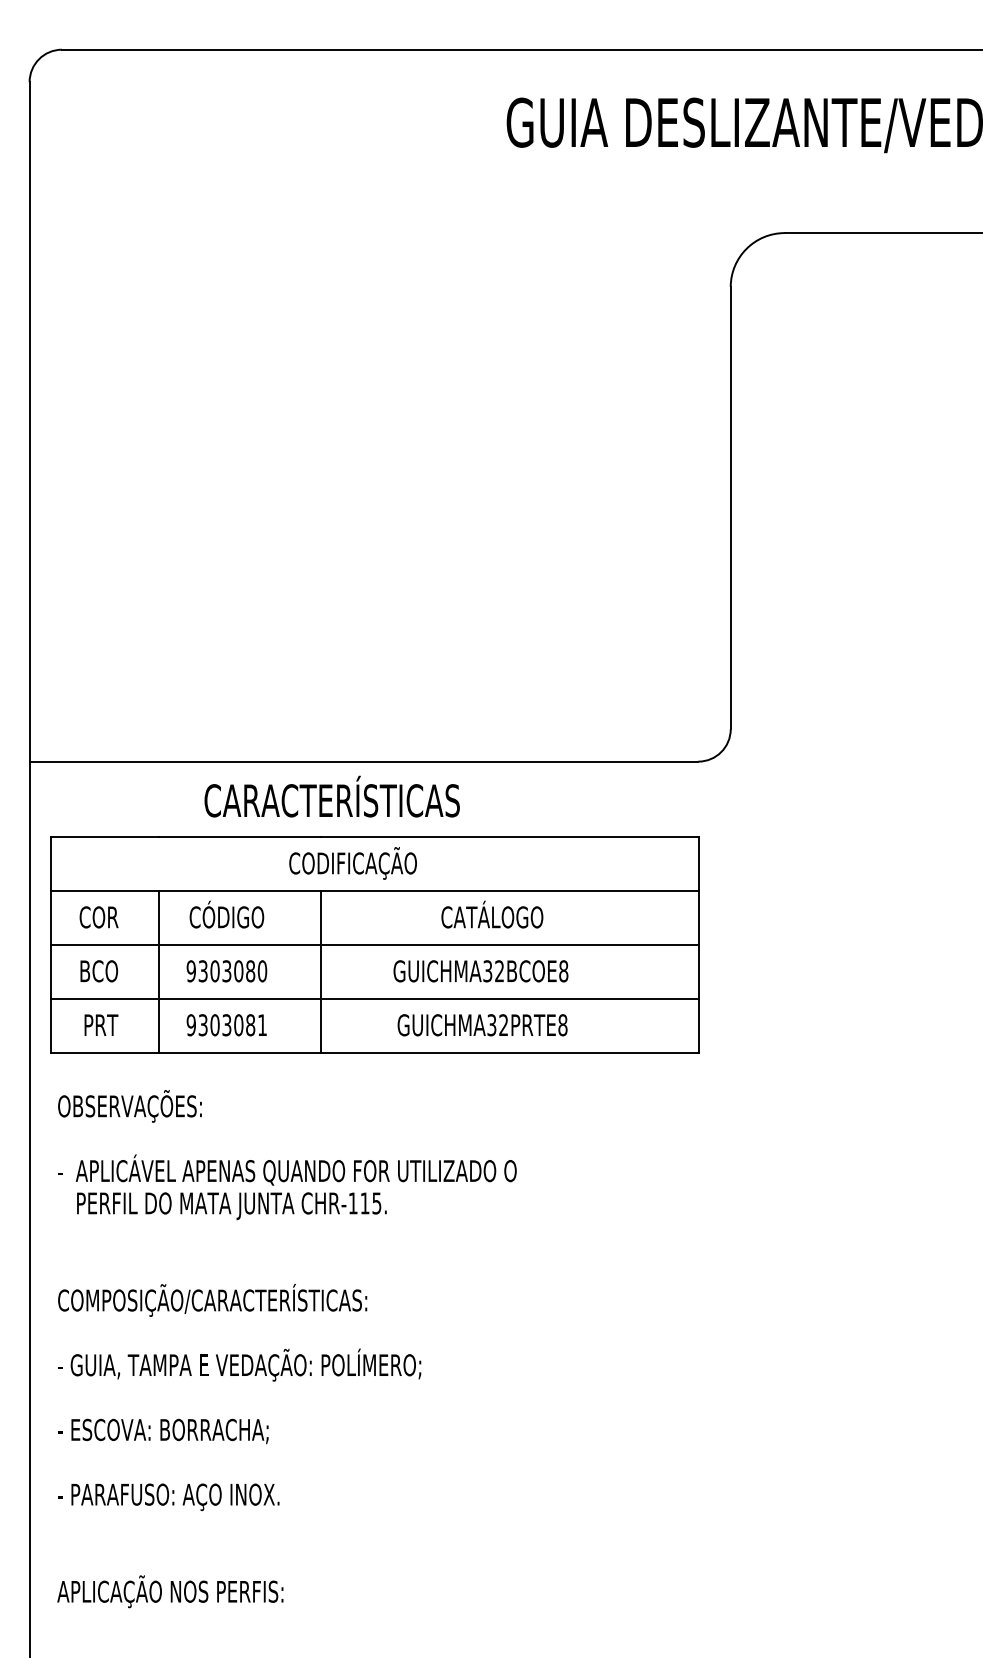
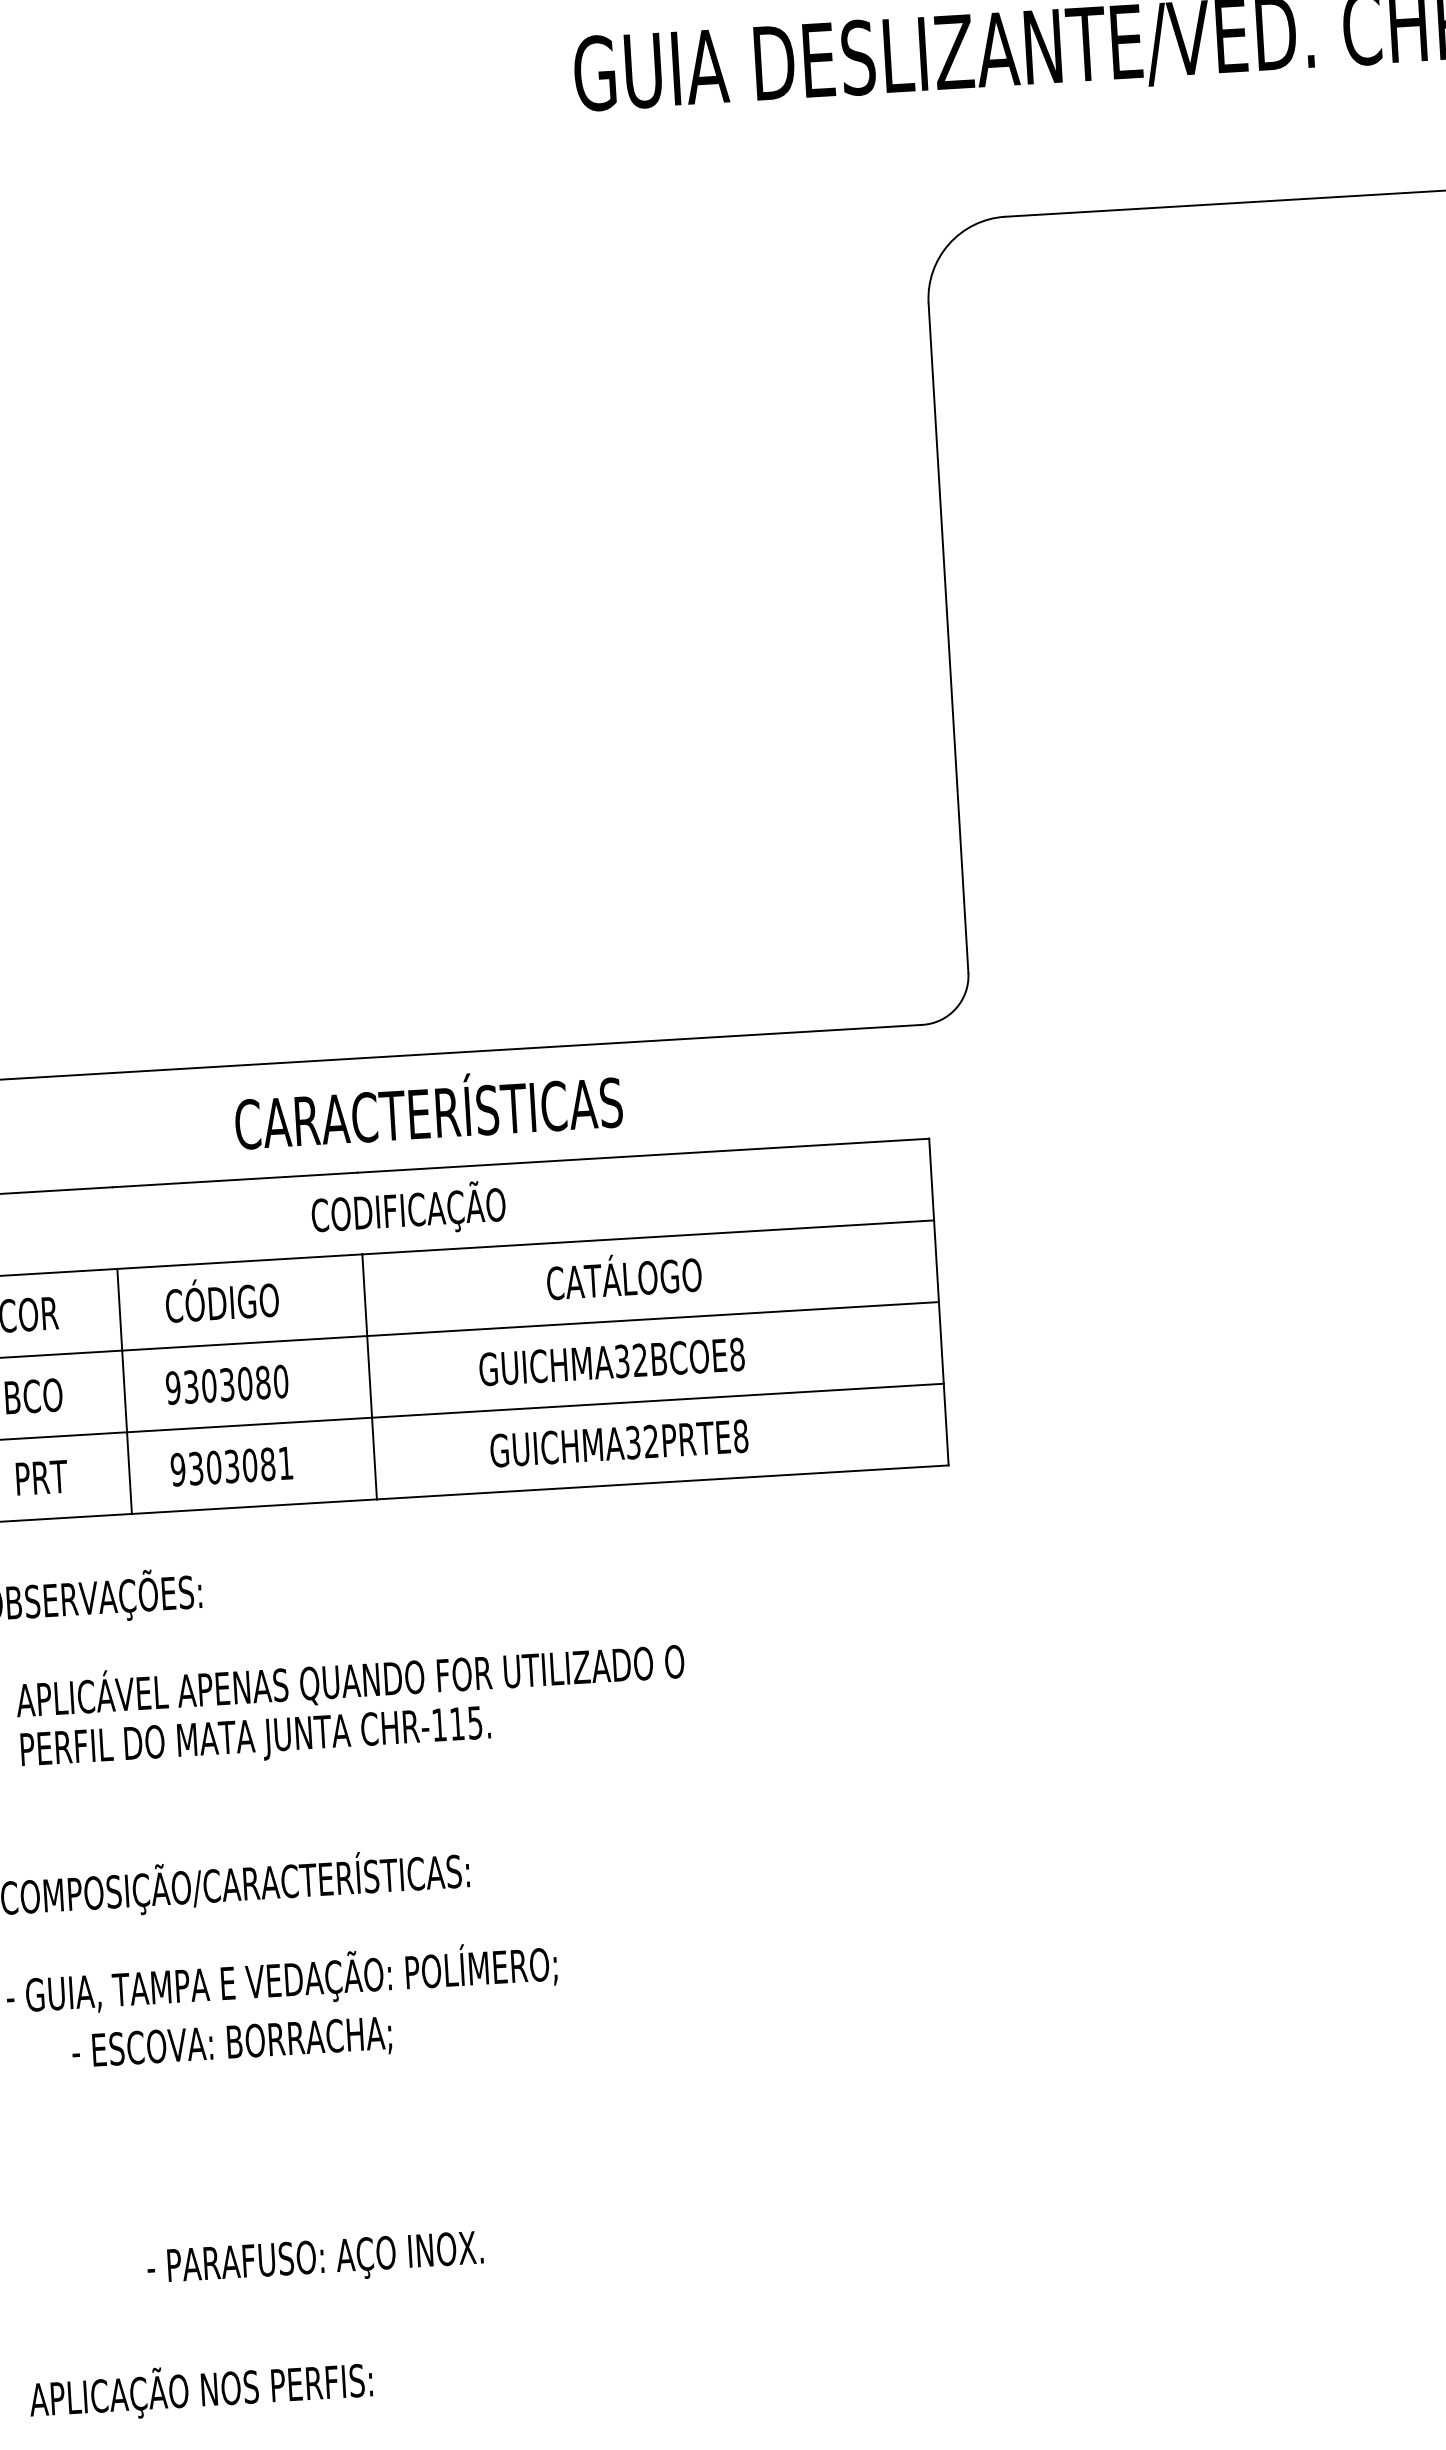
text: (331, 796) -> (427, 1107), moved
text: (163, 1431) -> (232, 2044), moved
text: (168, 1496) -> (315, 2259), moved
text: (170, 1591) -> (201, 2389), moved

